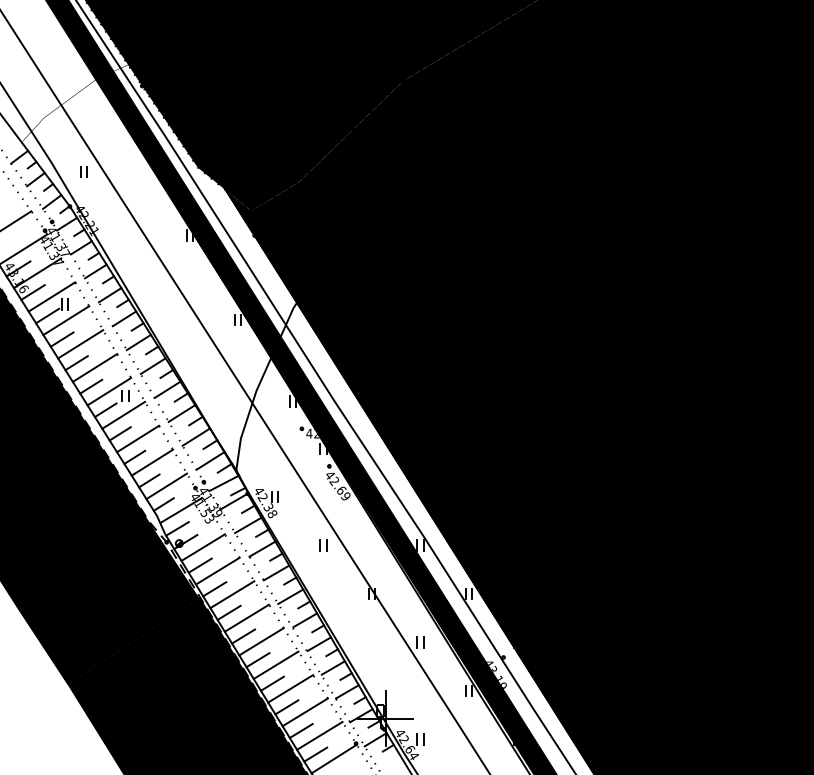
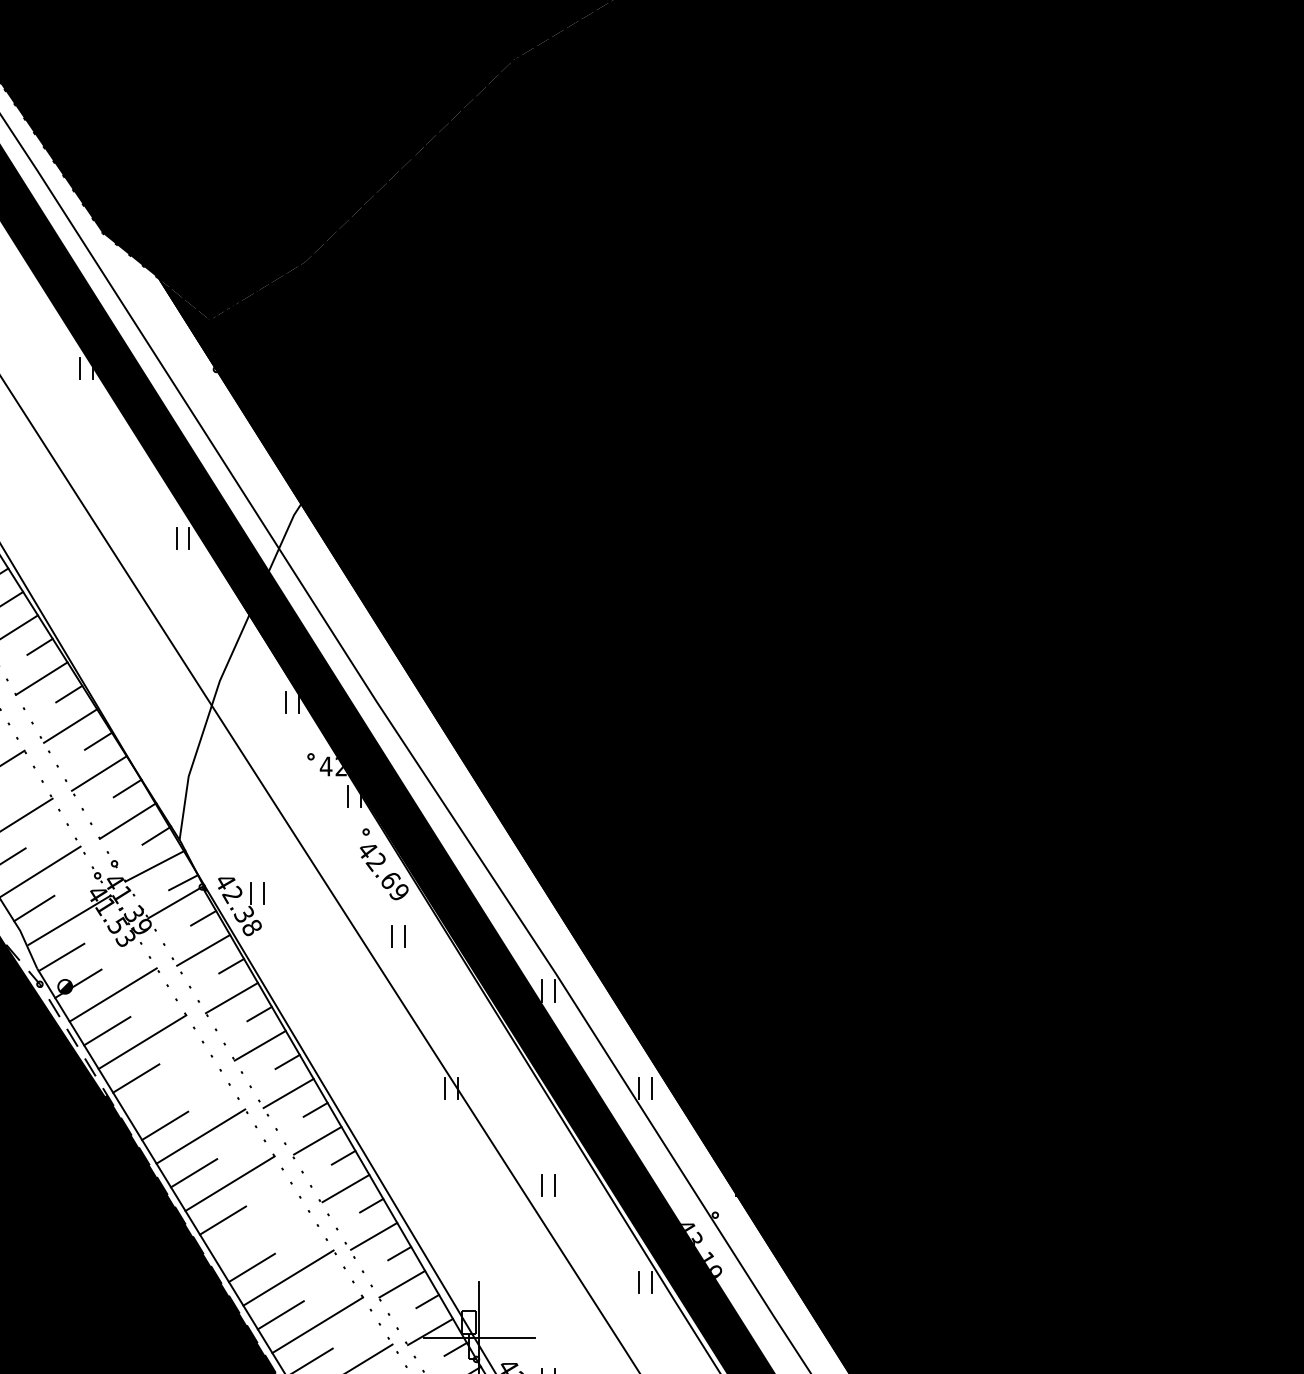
part: (323, 545) -> (398, 936), moved
line: (232, 594) -> (171, 1088), removed
line: (275, 664) -> (258, 1229), removed

